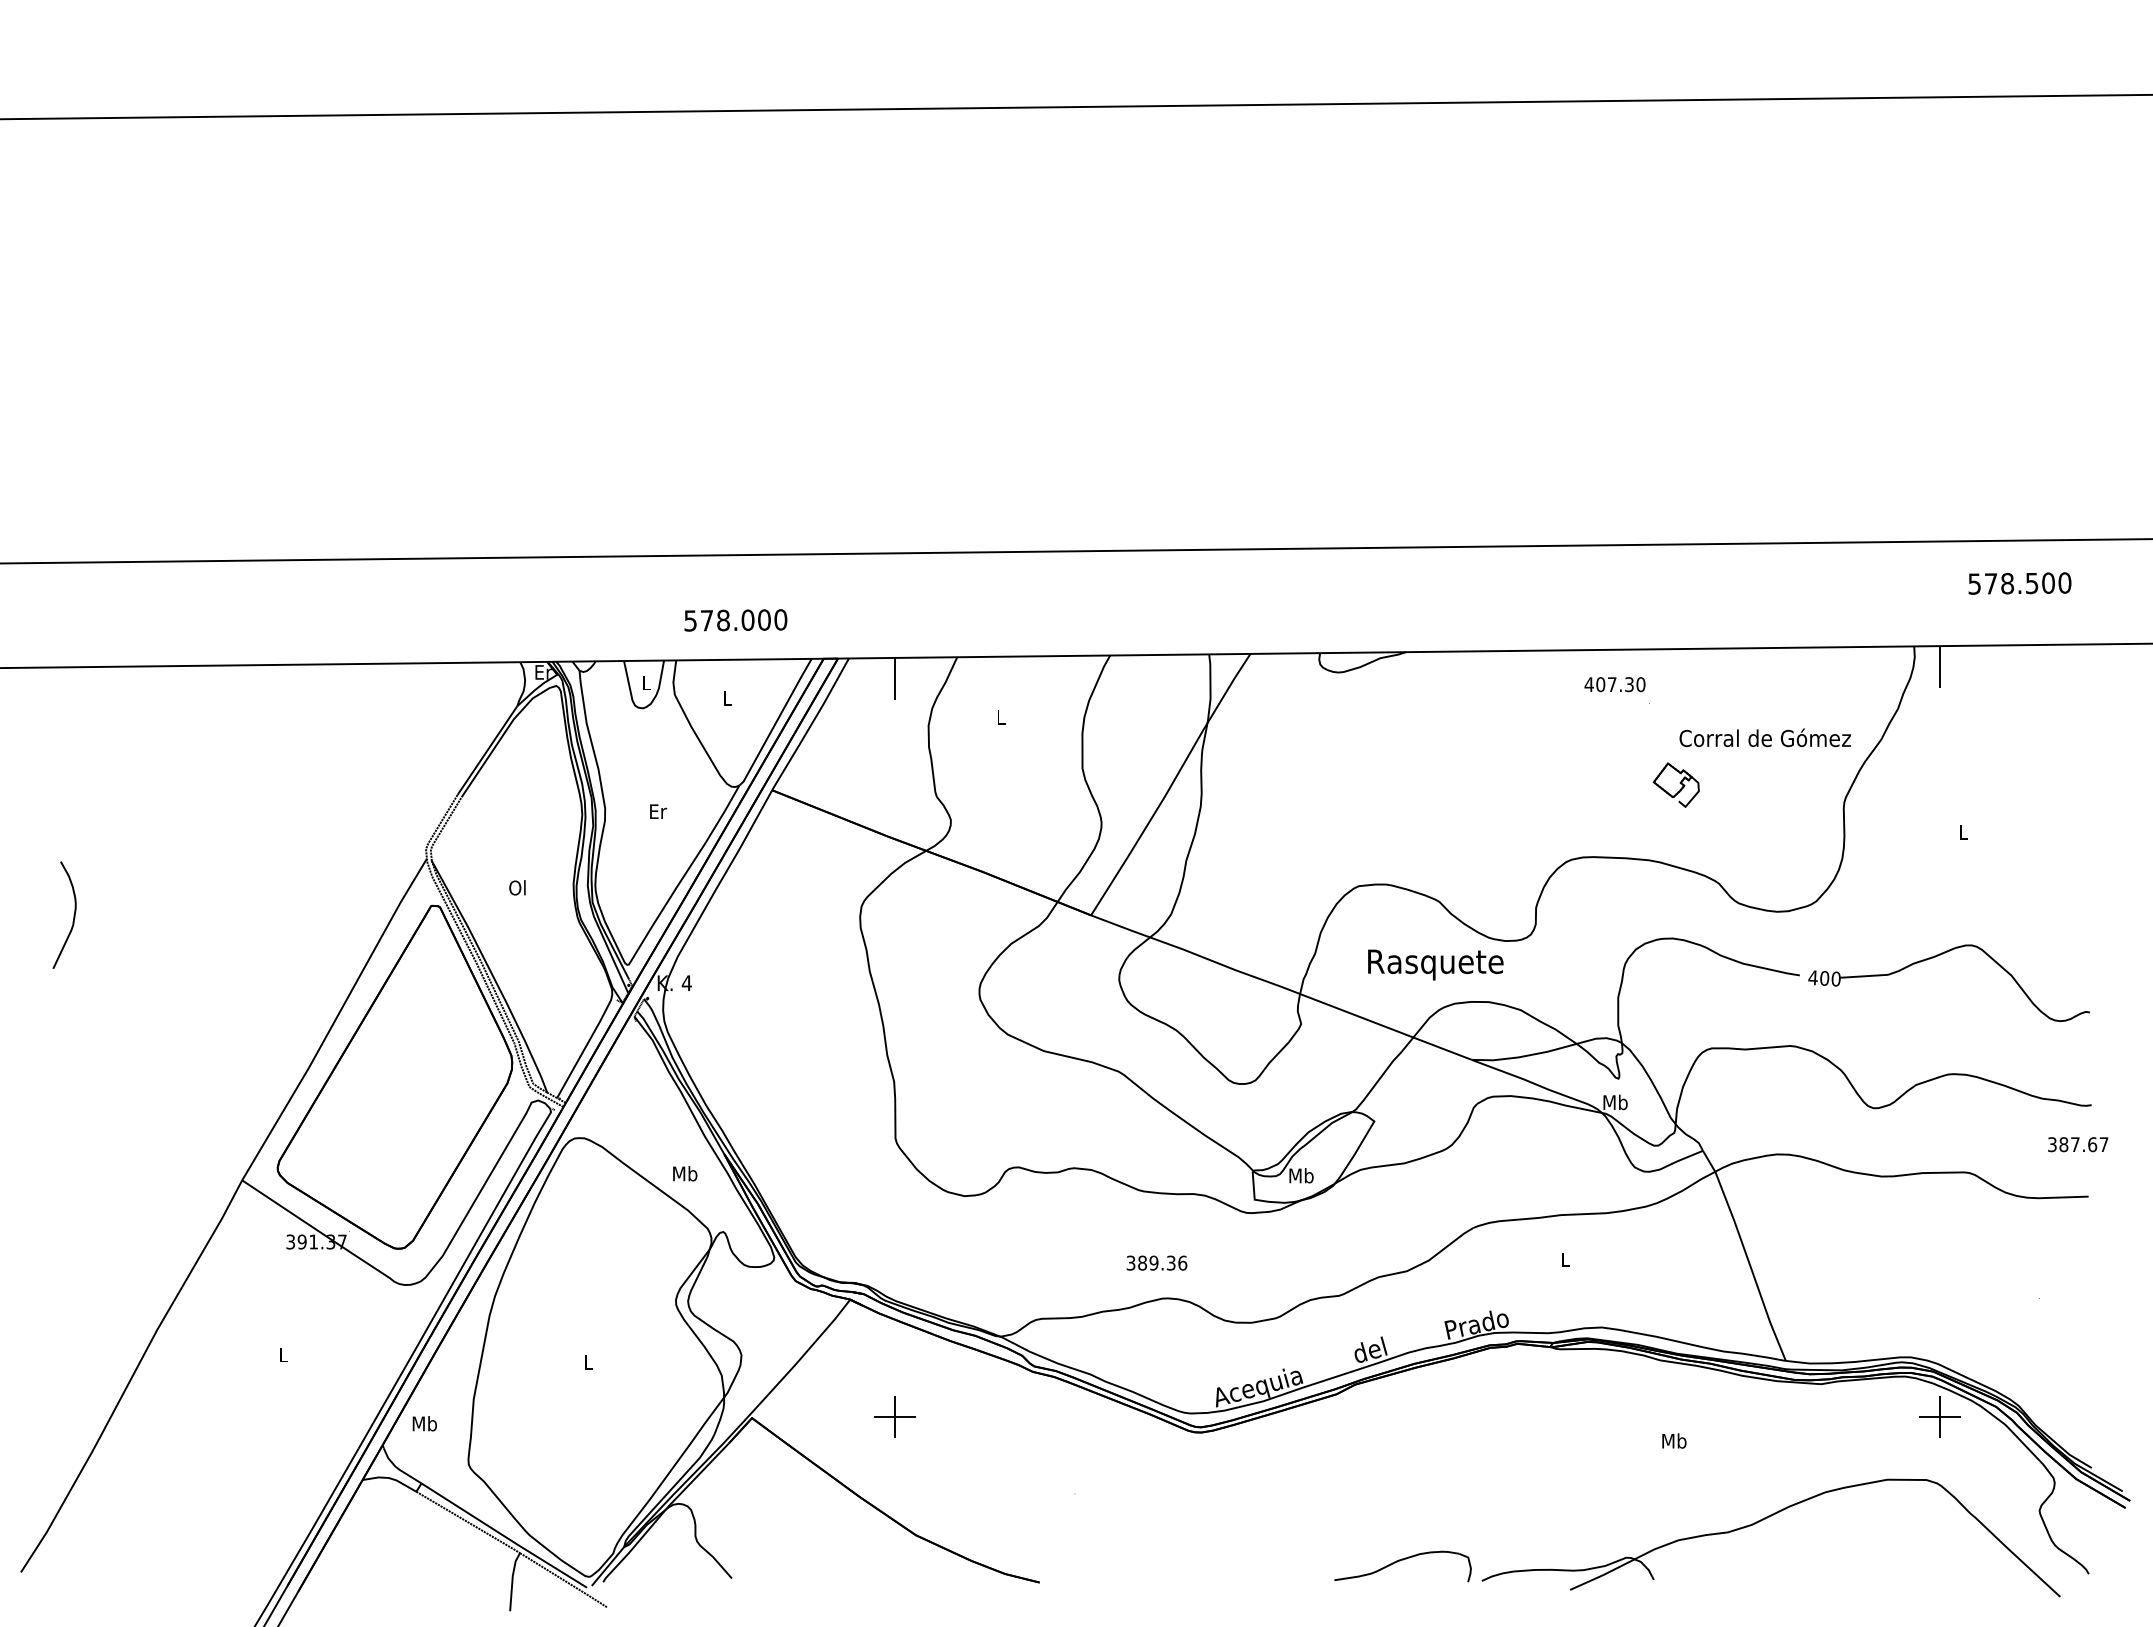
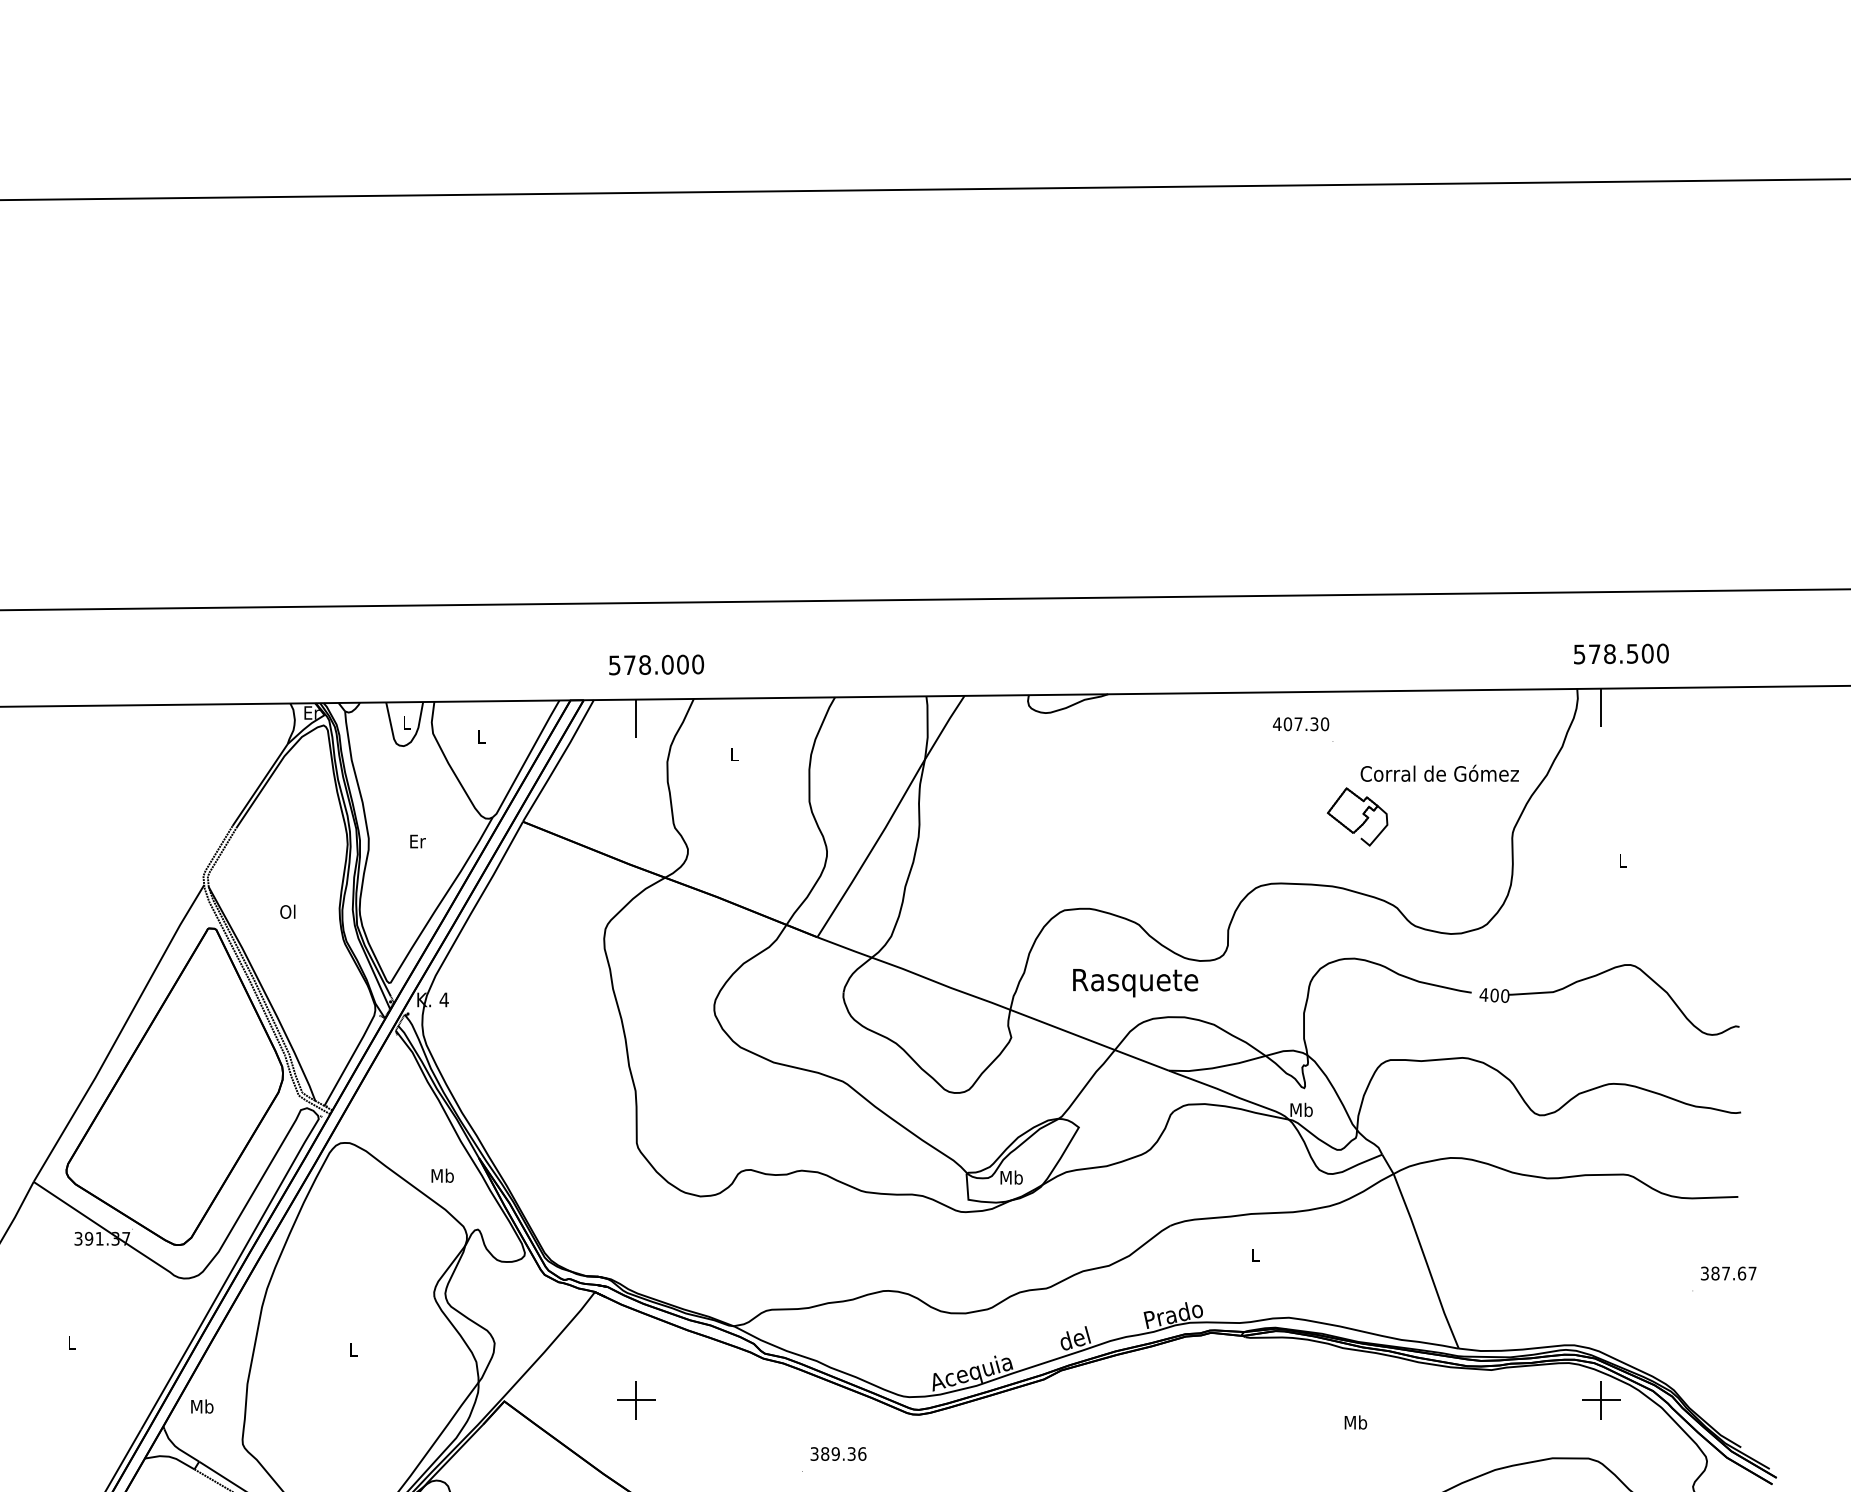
text: (2019, 583) -> (1620, 653), moved
text: (735, 620) -> (656, 665), moved
part: (1676, 785) -> (1357, 817), size x1.43
text: (2078, 1144) -> (1728, 1273), moved
text: (1156, 1262) -> (838, 1453), moved

